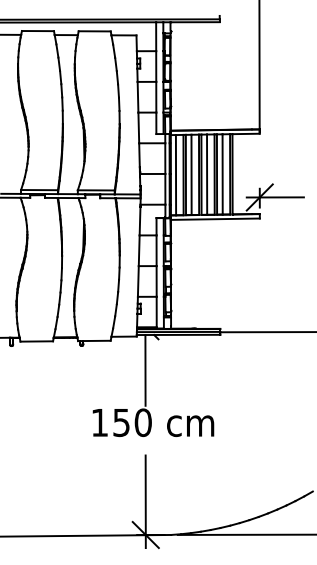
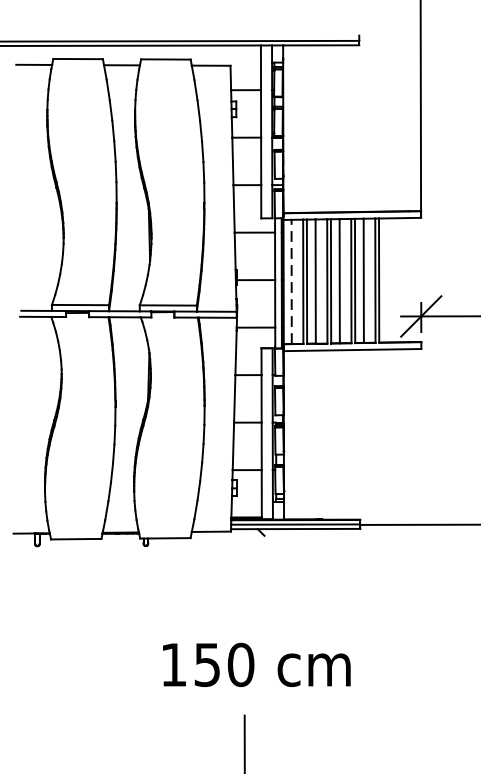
line: (176, 174) -> (292, 280), solid -> dashed
line: (145, 370) -> (244, 584), removed

